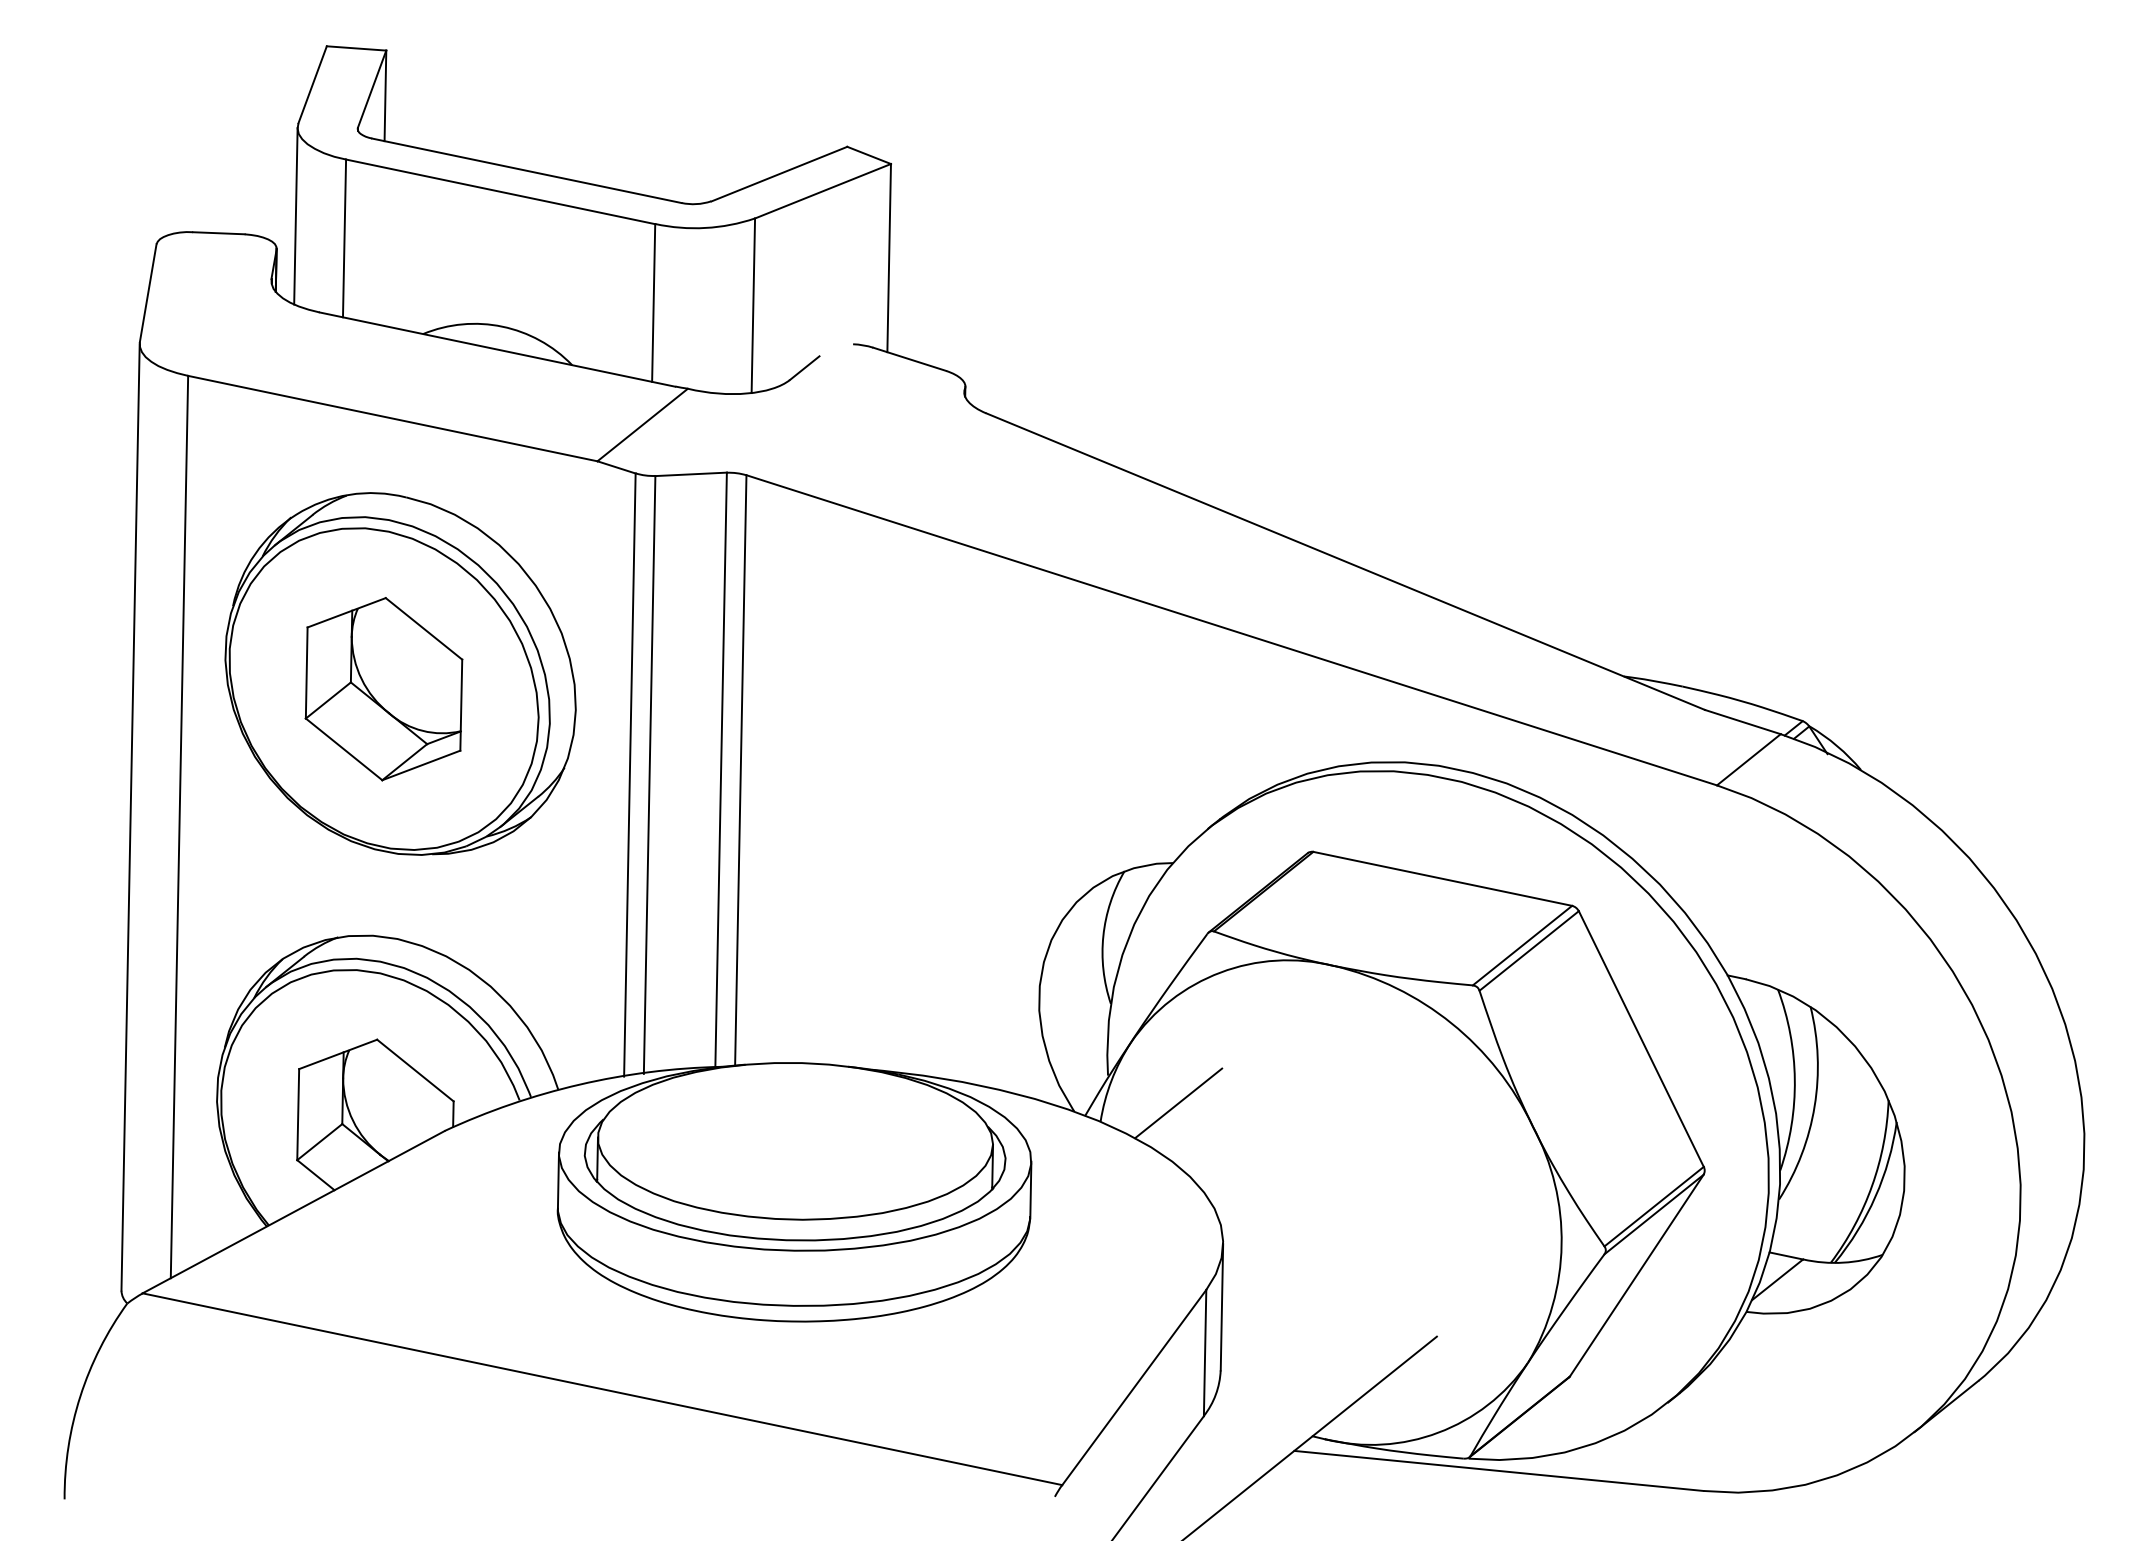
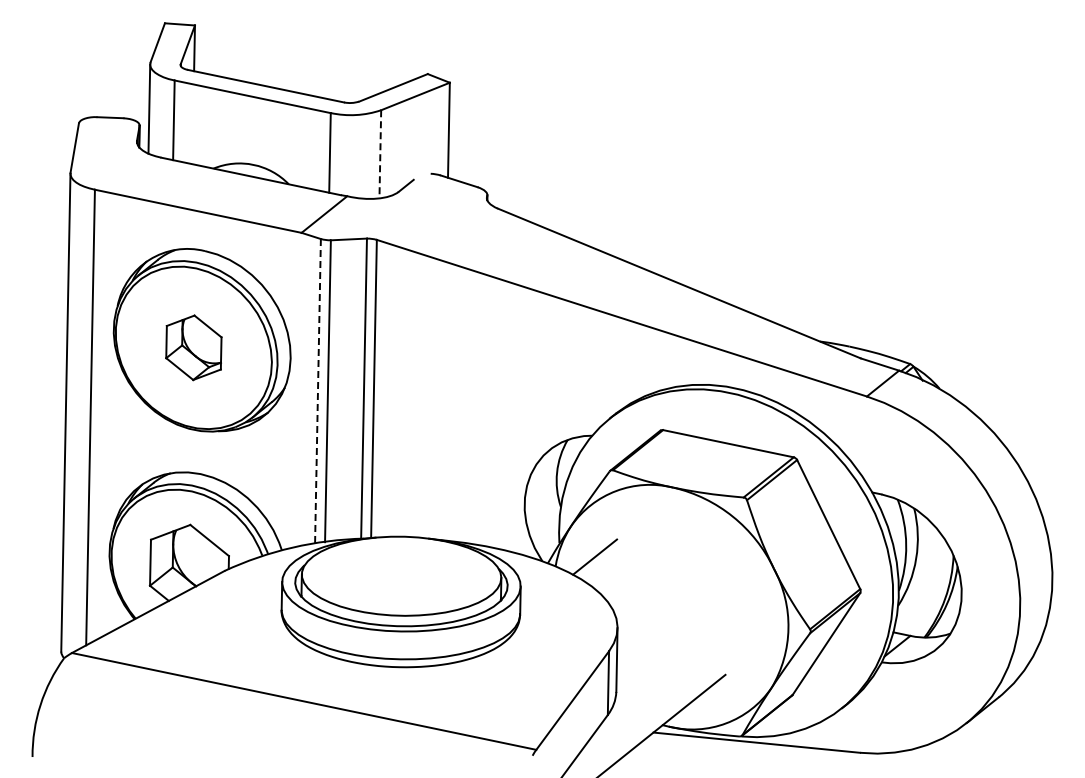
line: (753, 306) -> (380, 154), solid -> dashed
part: (383, 688) -> (193, 347), size x0.7
line: (628, 775) -> (317, 391), solid -> dashed

